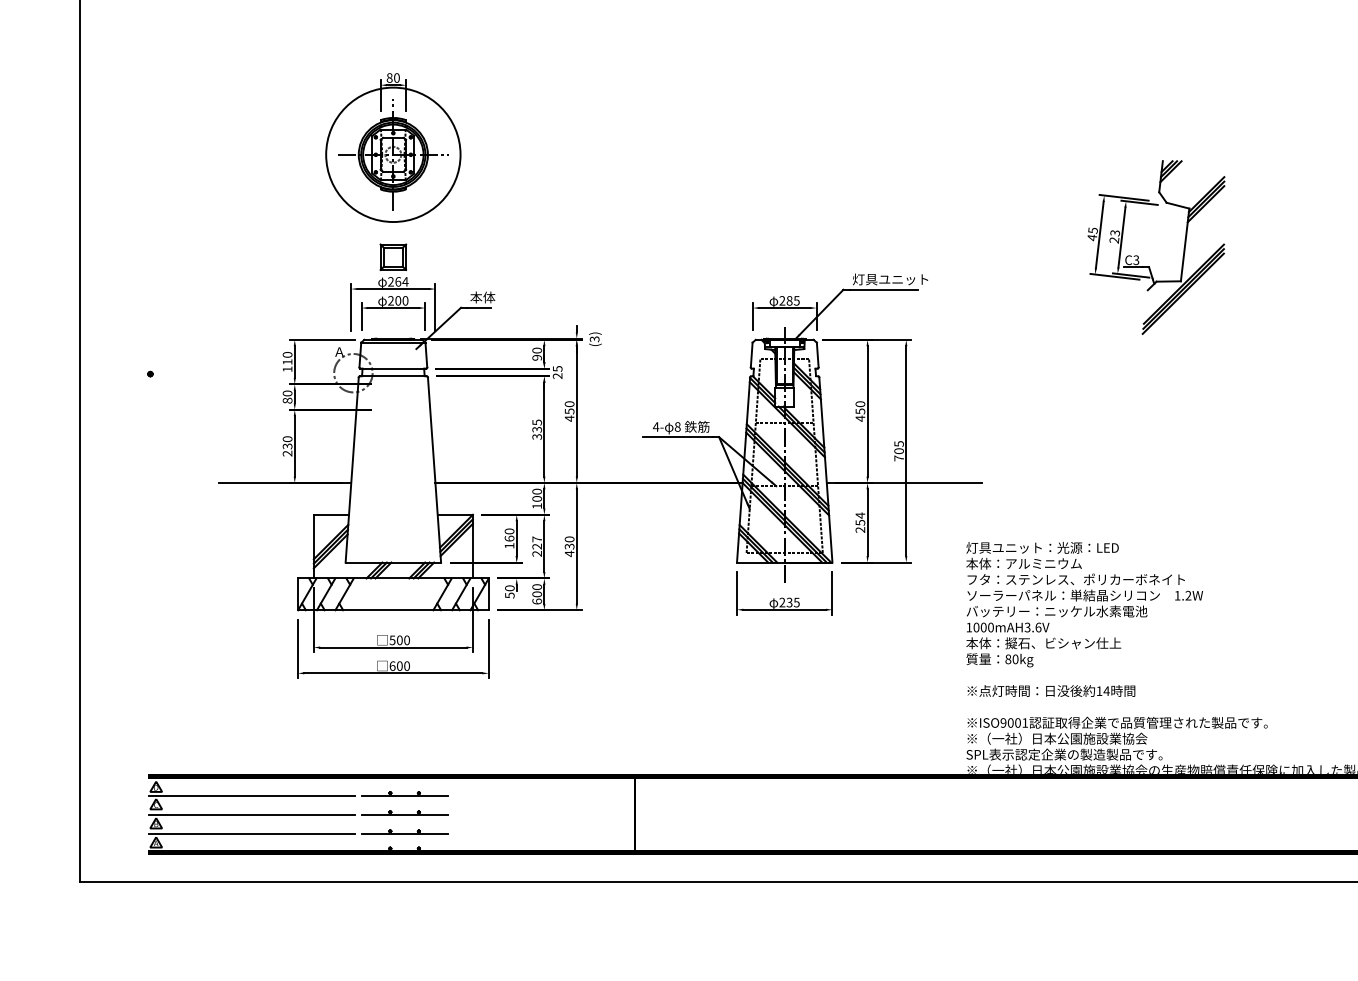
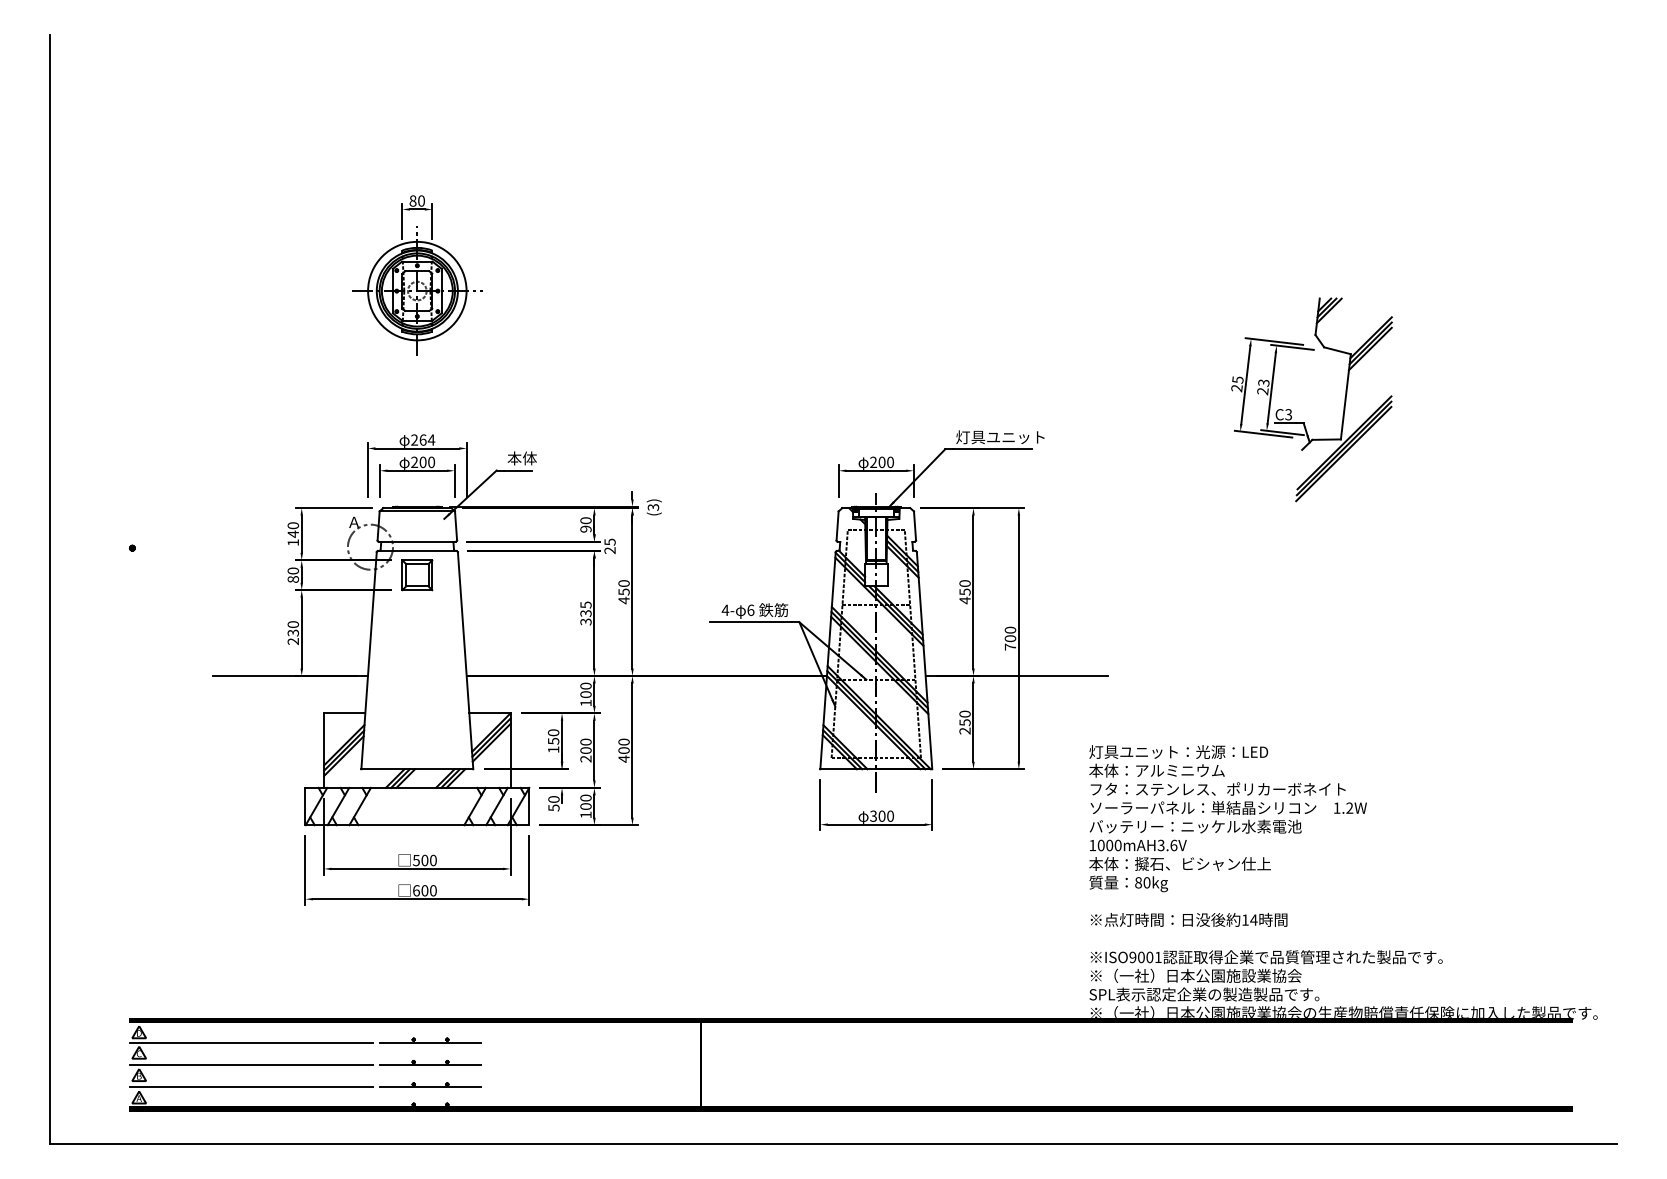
circle: (393, 154) -> (417, 290), size x0.62
text: (1091, 237) -> (1236, 388), 45 -> 25
part: (393, 257) -> (417, 575), moved
text: (792, 300) -> (885, 461), 285 -> 200
text: (286, 362) -> (292, 534), 110 -> 140
text: (677, 426) -> (750, 609), 8 -> 6
text: (899, 443) -> (1010, 629), 705 -> 700
text: (859, 514) -> (964, 713), 254 -> 250
text: (509, 538) -> (553, 740), 160 -> 150
text: (536, 543) -> (585, 746), 227 -> 200
text: (569, 546) -> (623, 750), 430 -> 400
text: (536, 601) -> (585, 814), 600 -> 100
text: (789, 601) -> (881, 815), 235 -> 300

